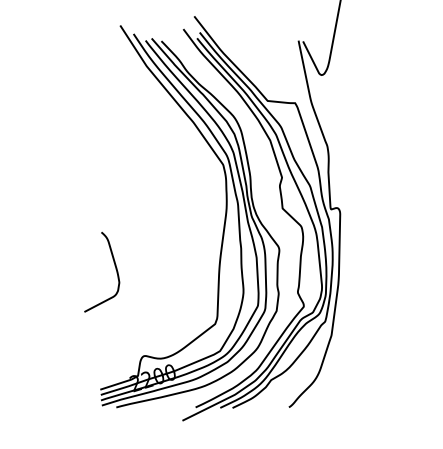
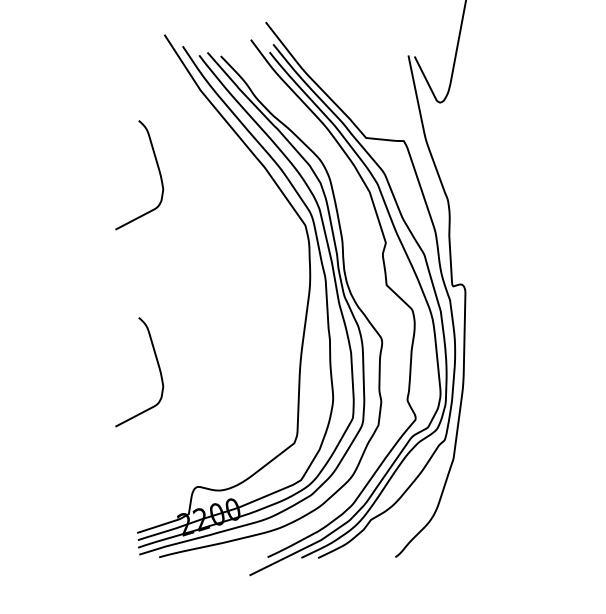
curve: (114, 122) -> (156, 167), added

